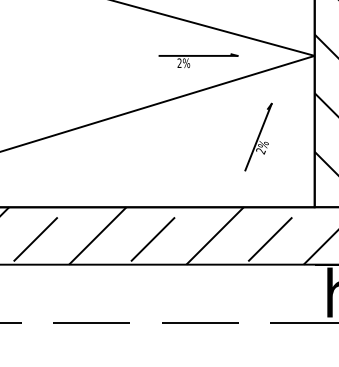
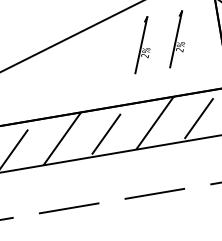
part: (214, 136) -> (141, 44), added

